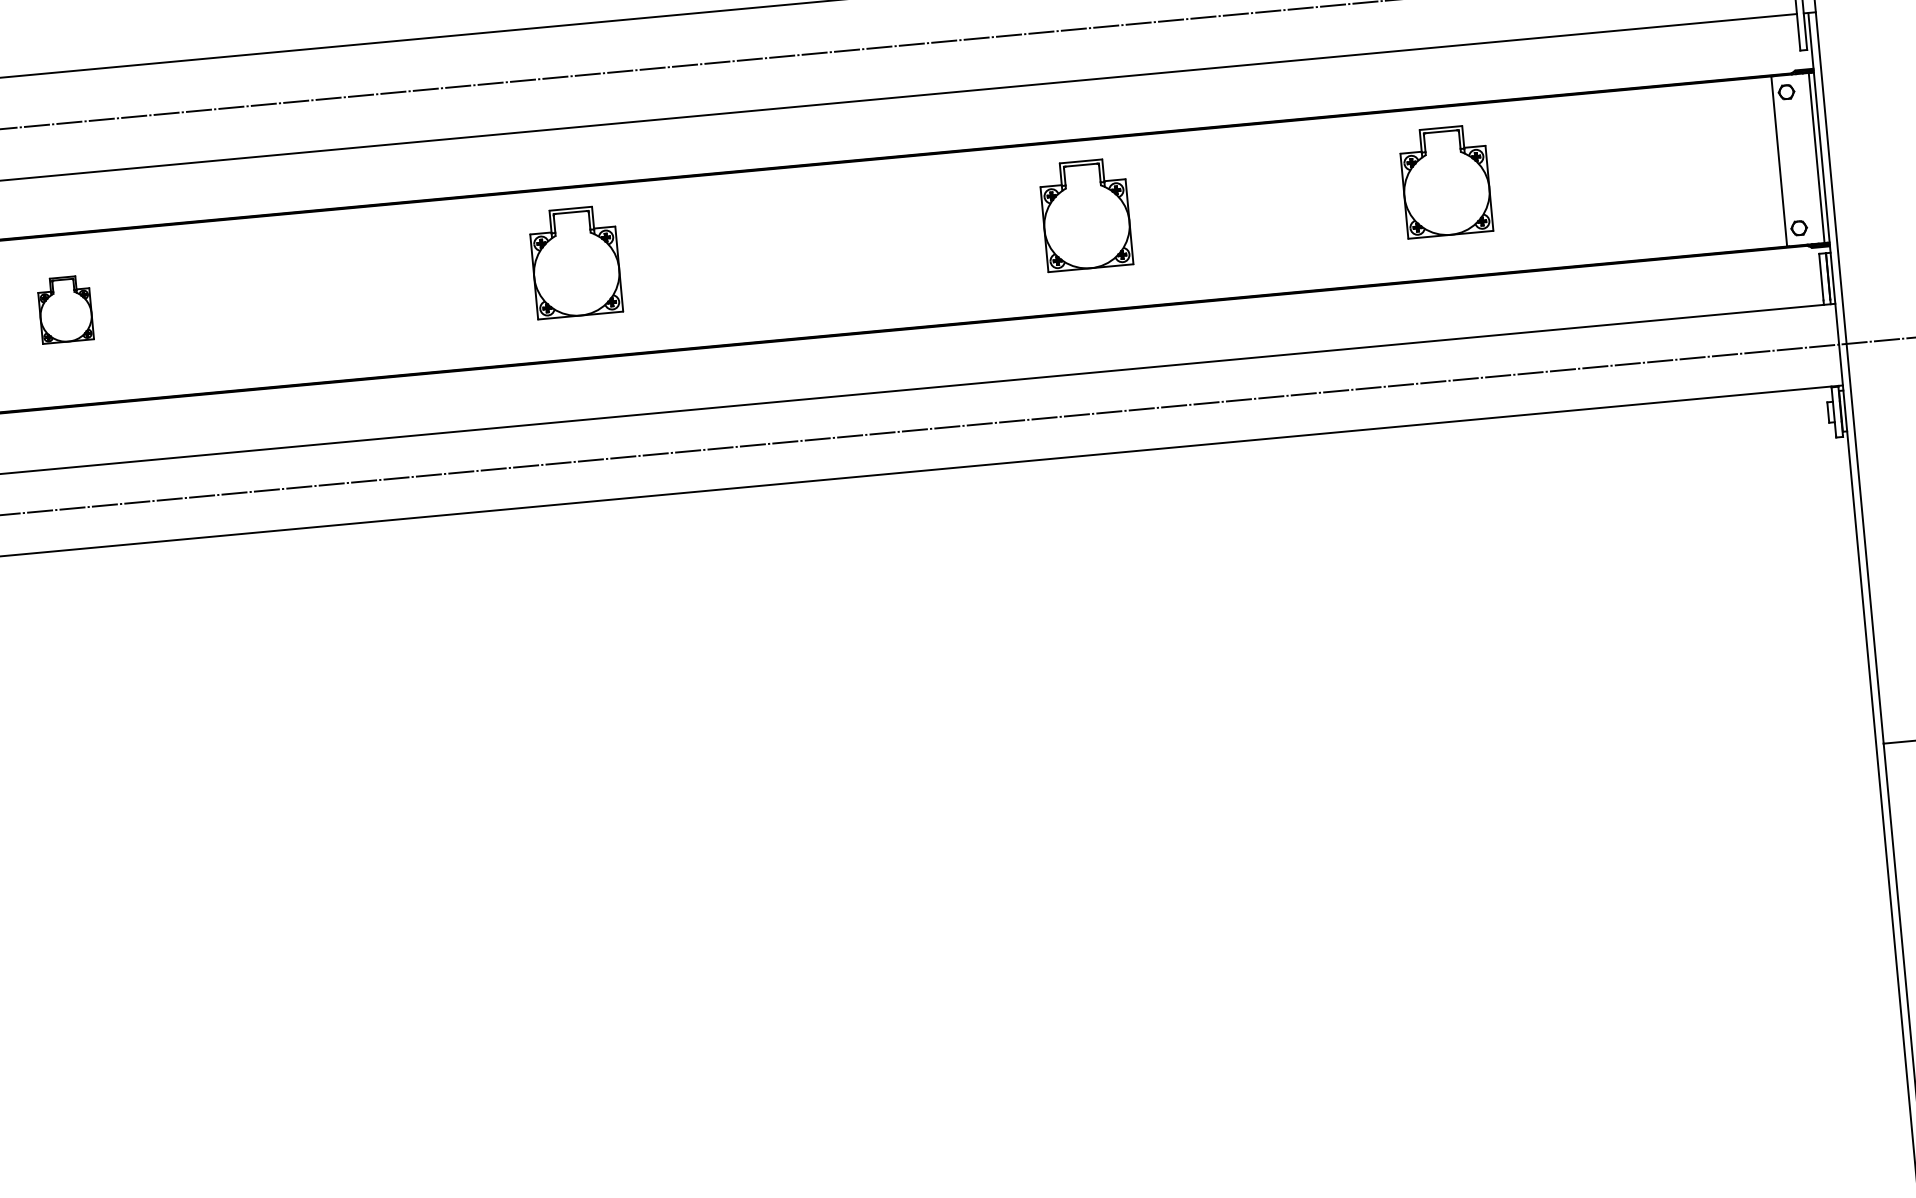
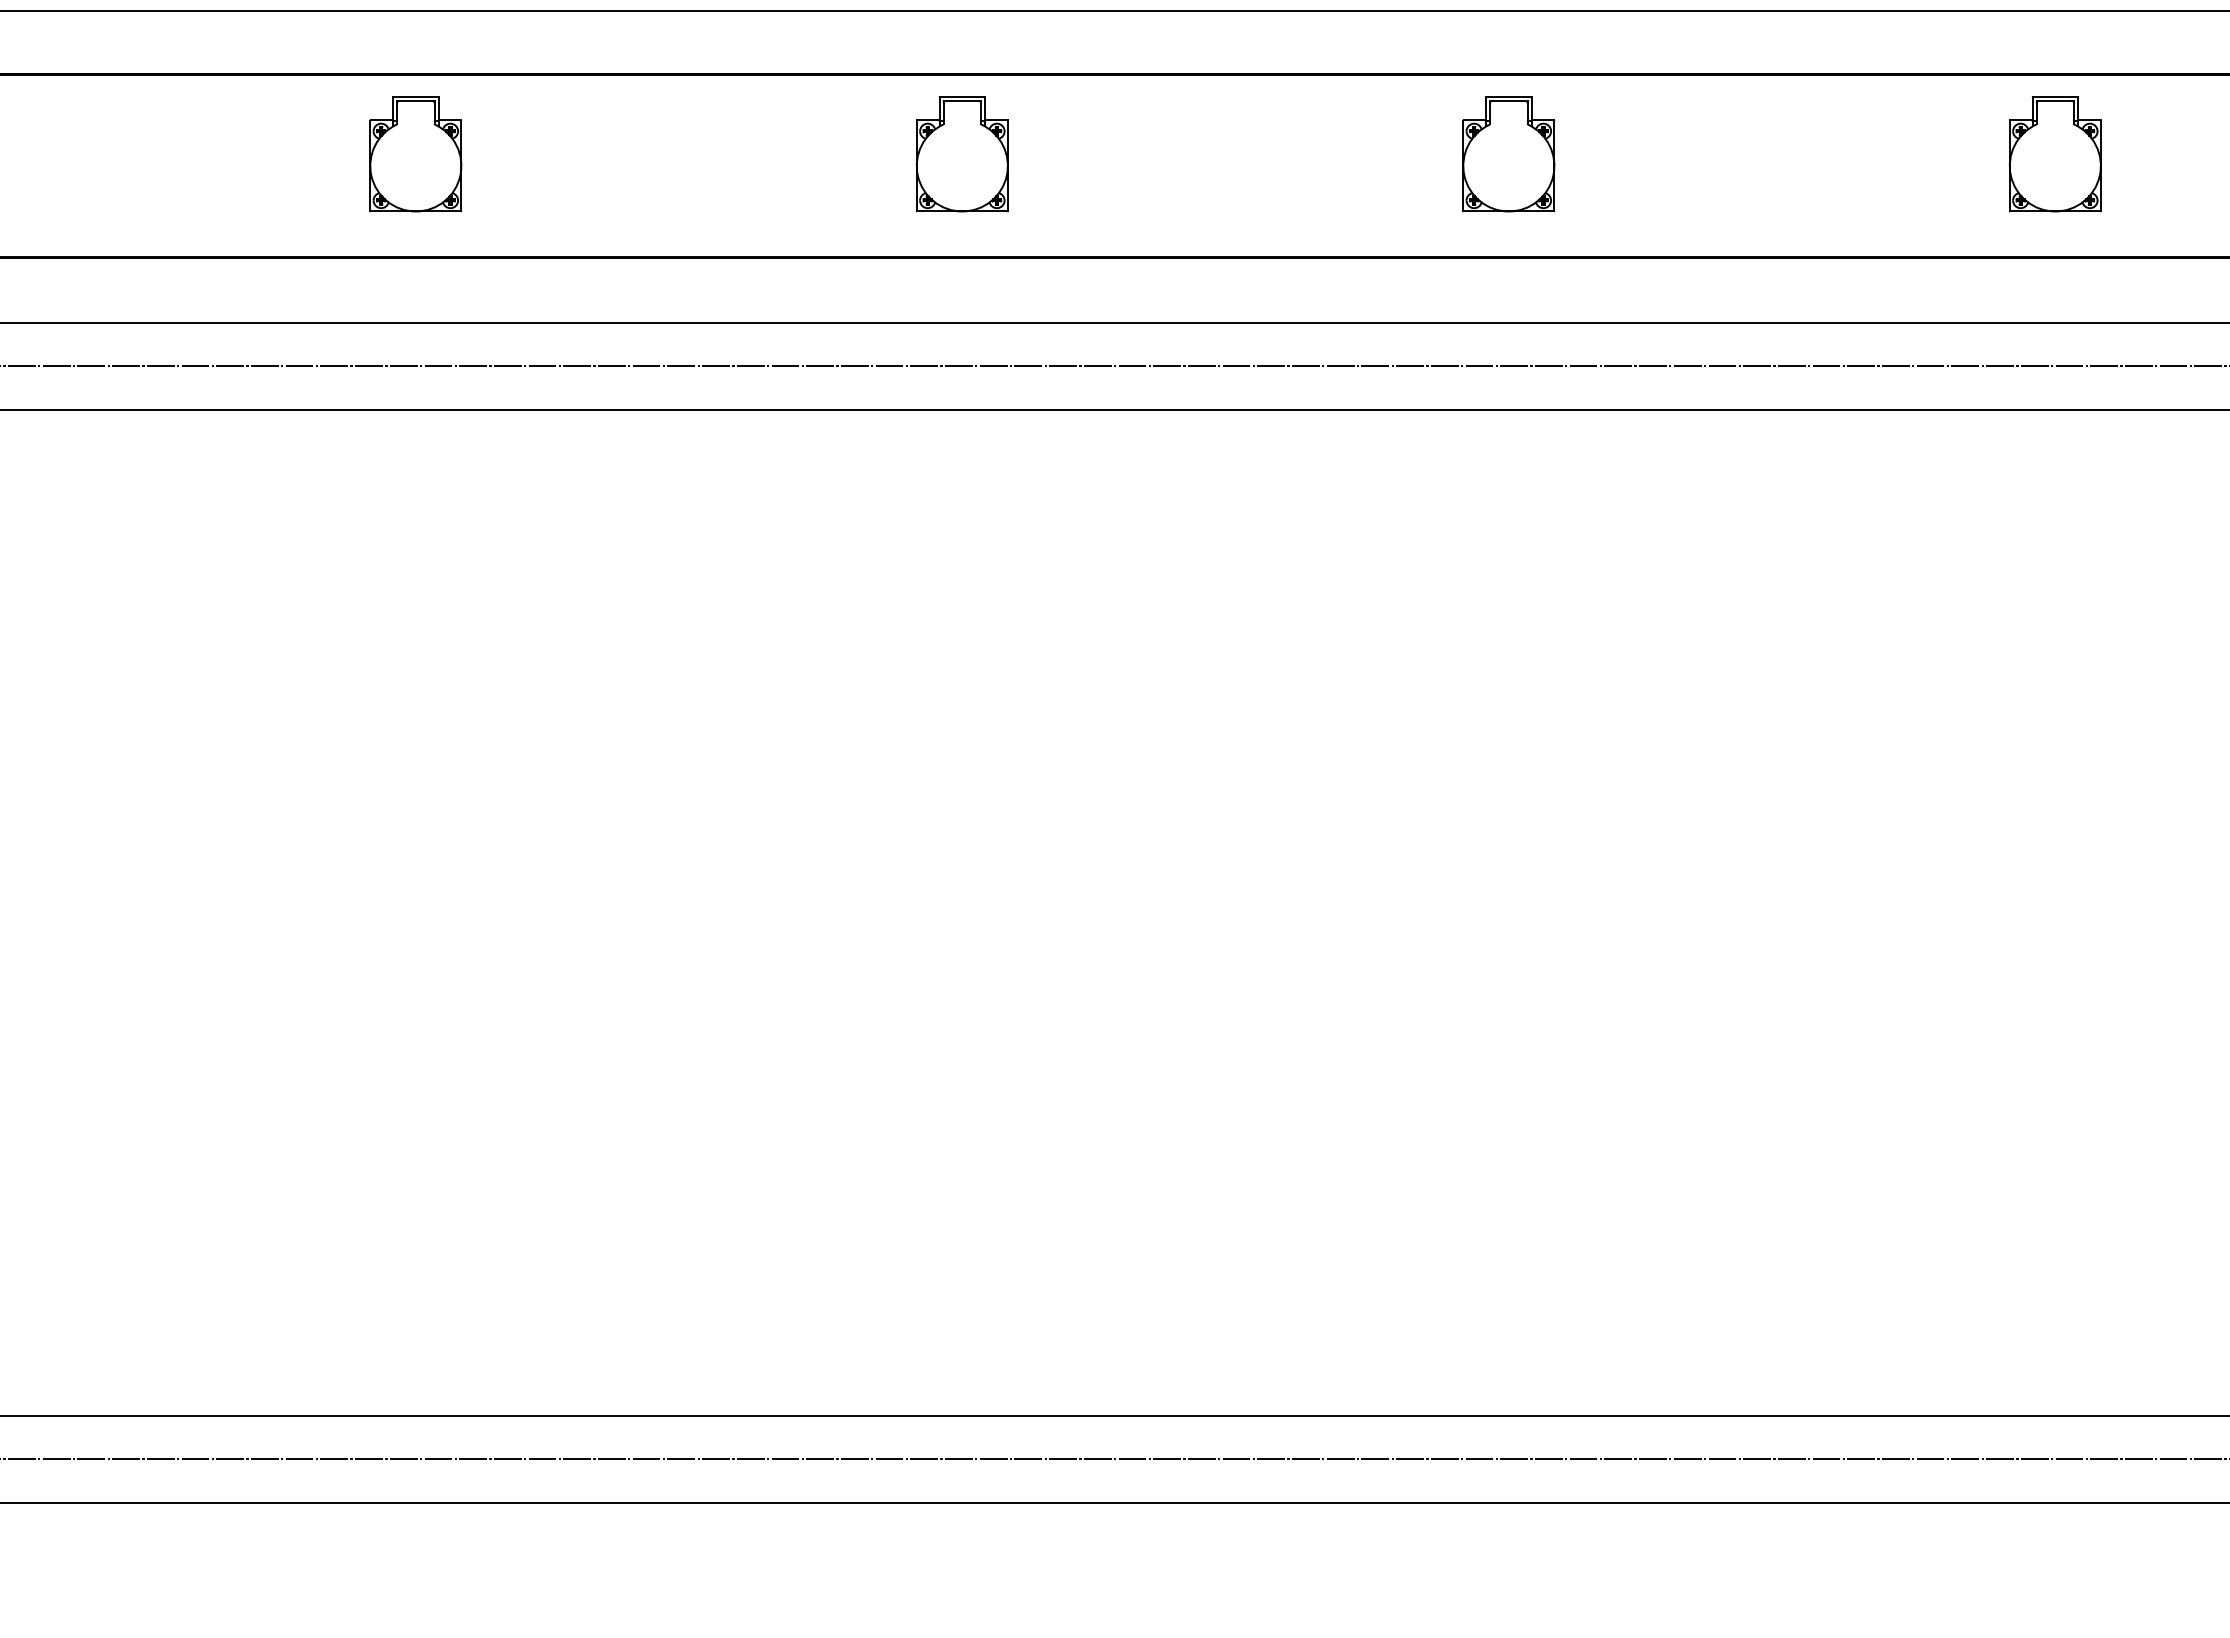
part: (1445, 181) -> (2054, 154), moved
part: (65, 309) -> (415, 154), size x1.67

